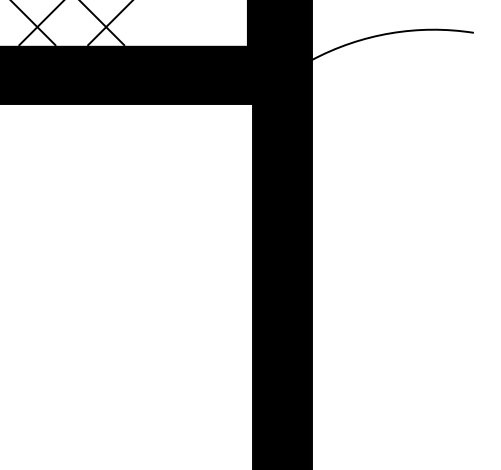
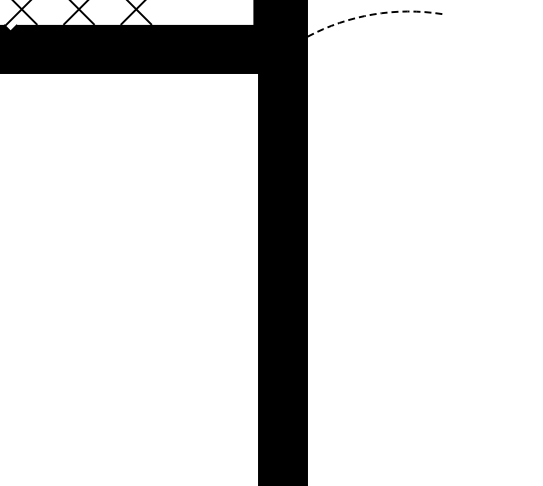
arc: (391, 33) -> (373, 14), solid -> dashed

